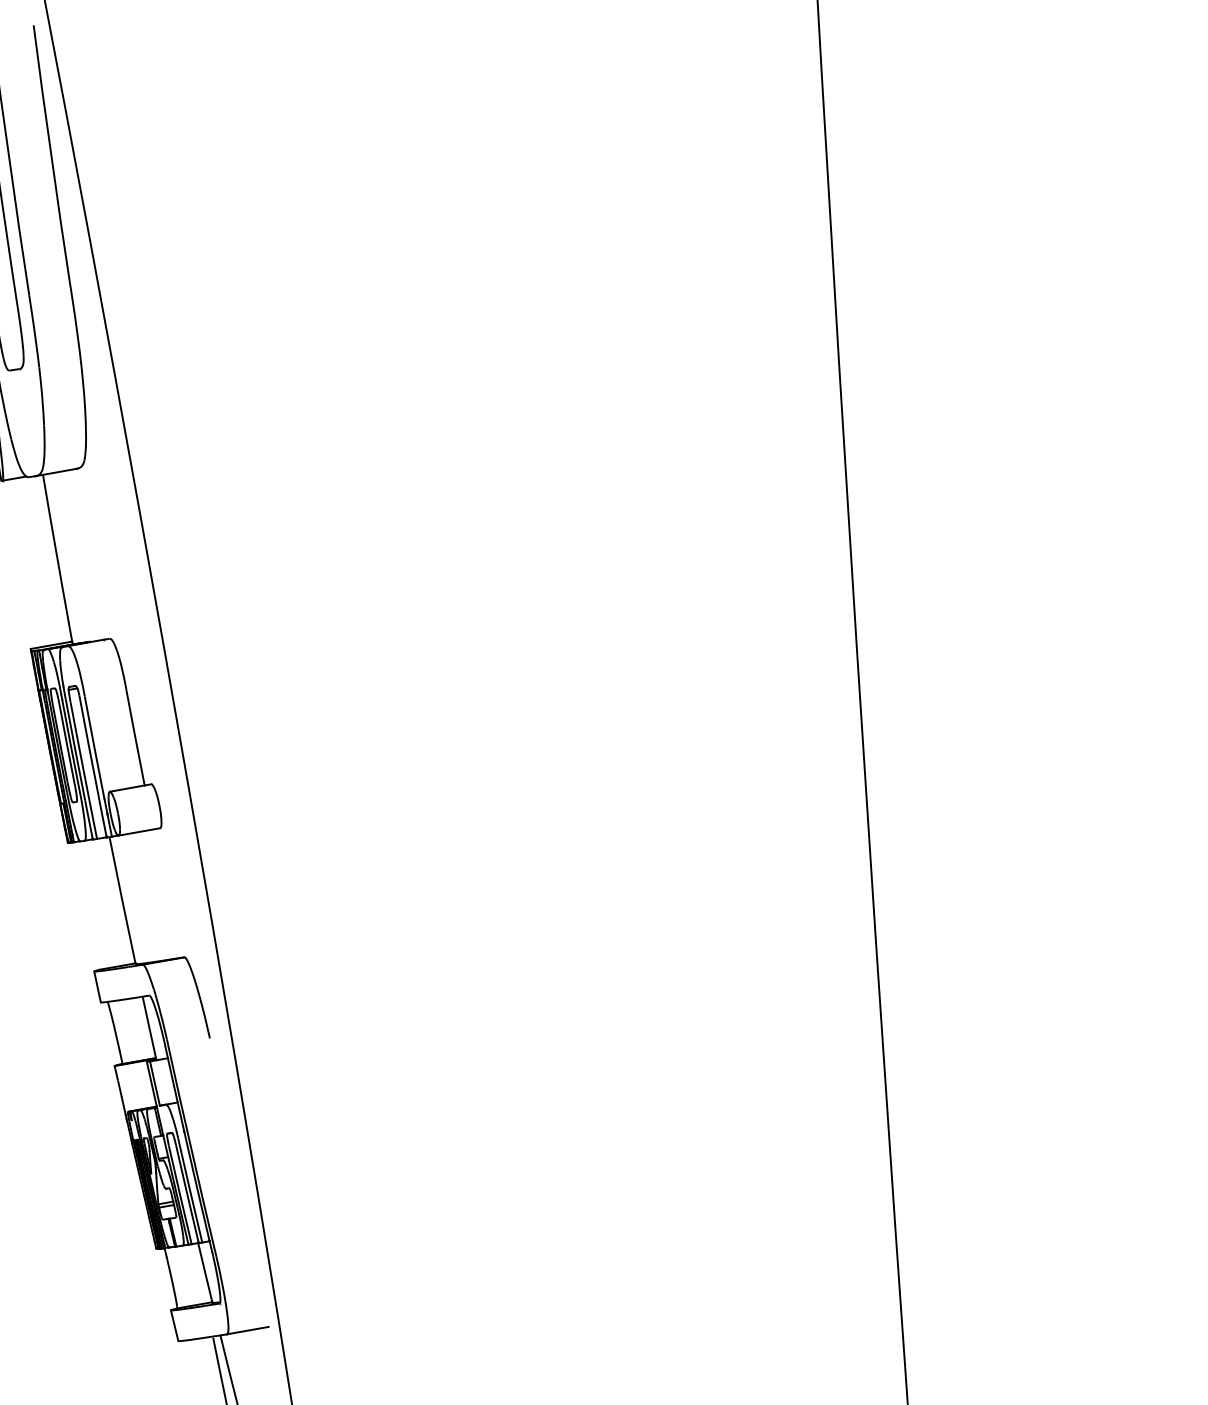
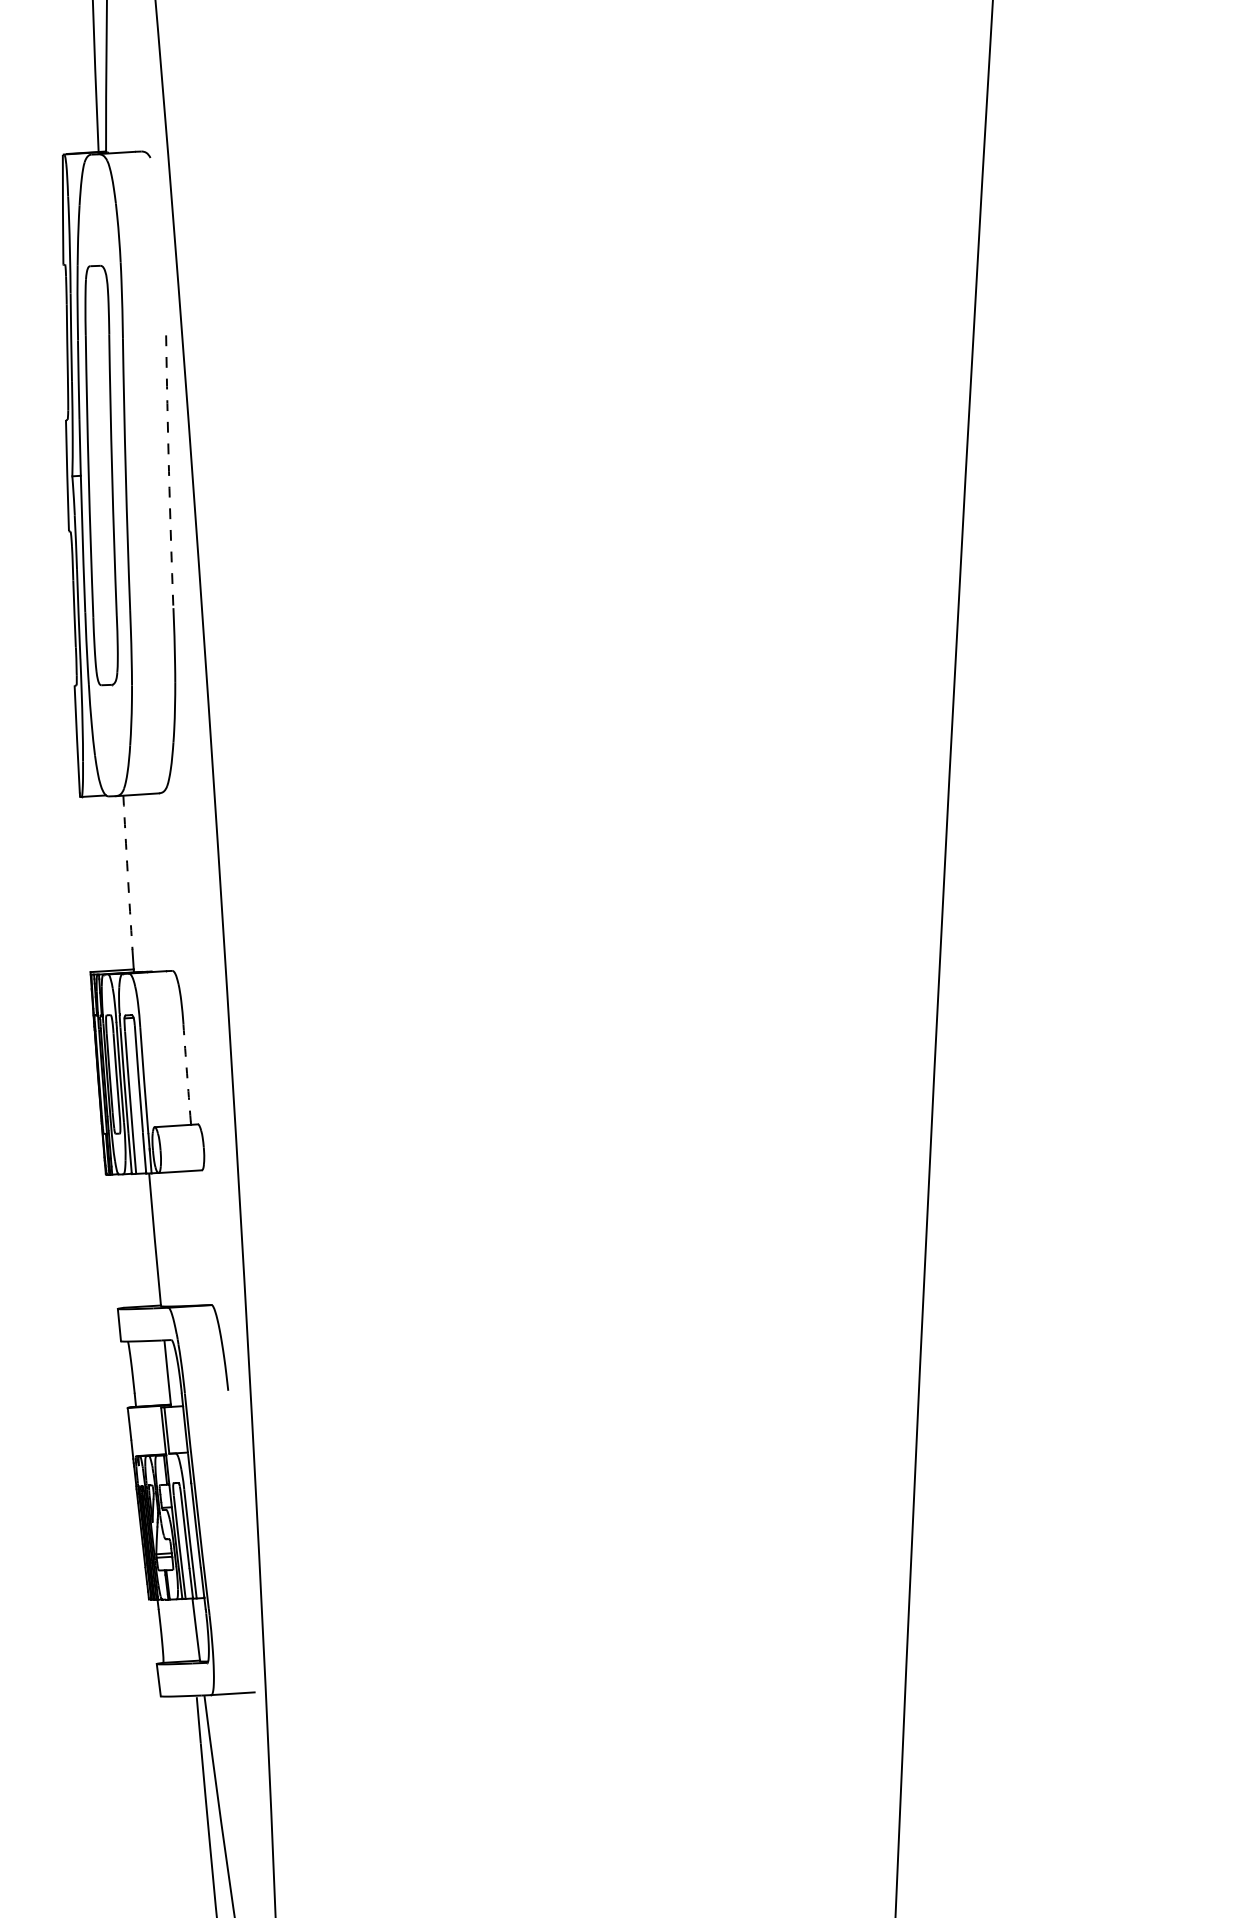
arc: (51, 156) -> (169, 471), solid -> dashed
arc: (55, 548) -> (127, 872), solid -> dashed
arc: (135, 736) -> (187, 1073), solid -> dashed

